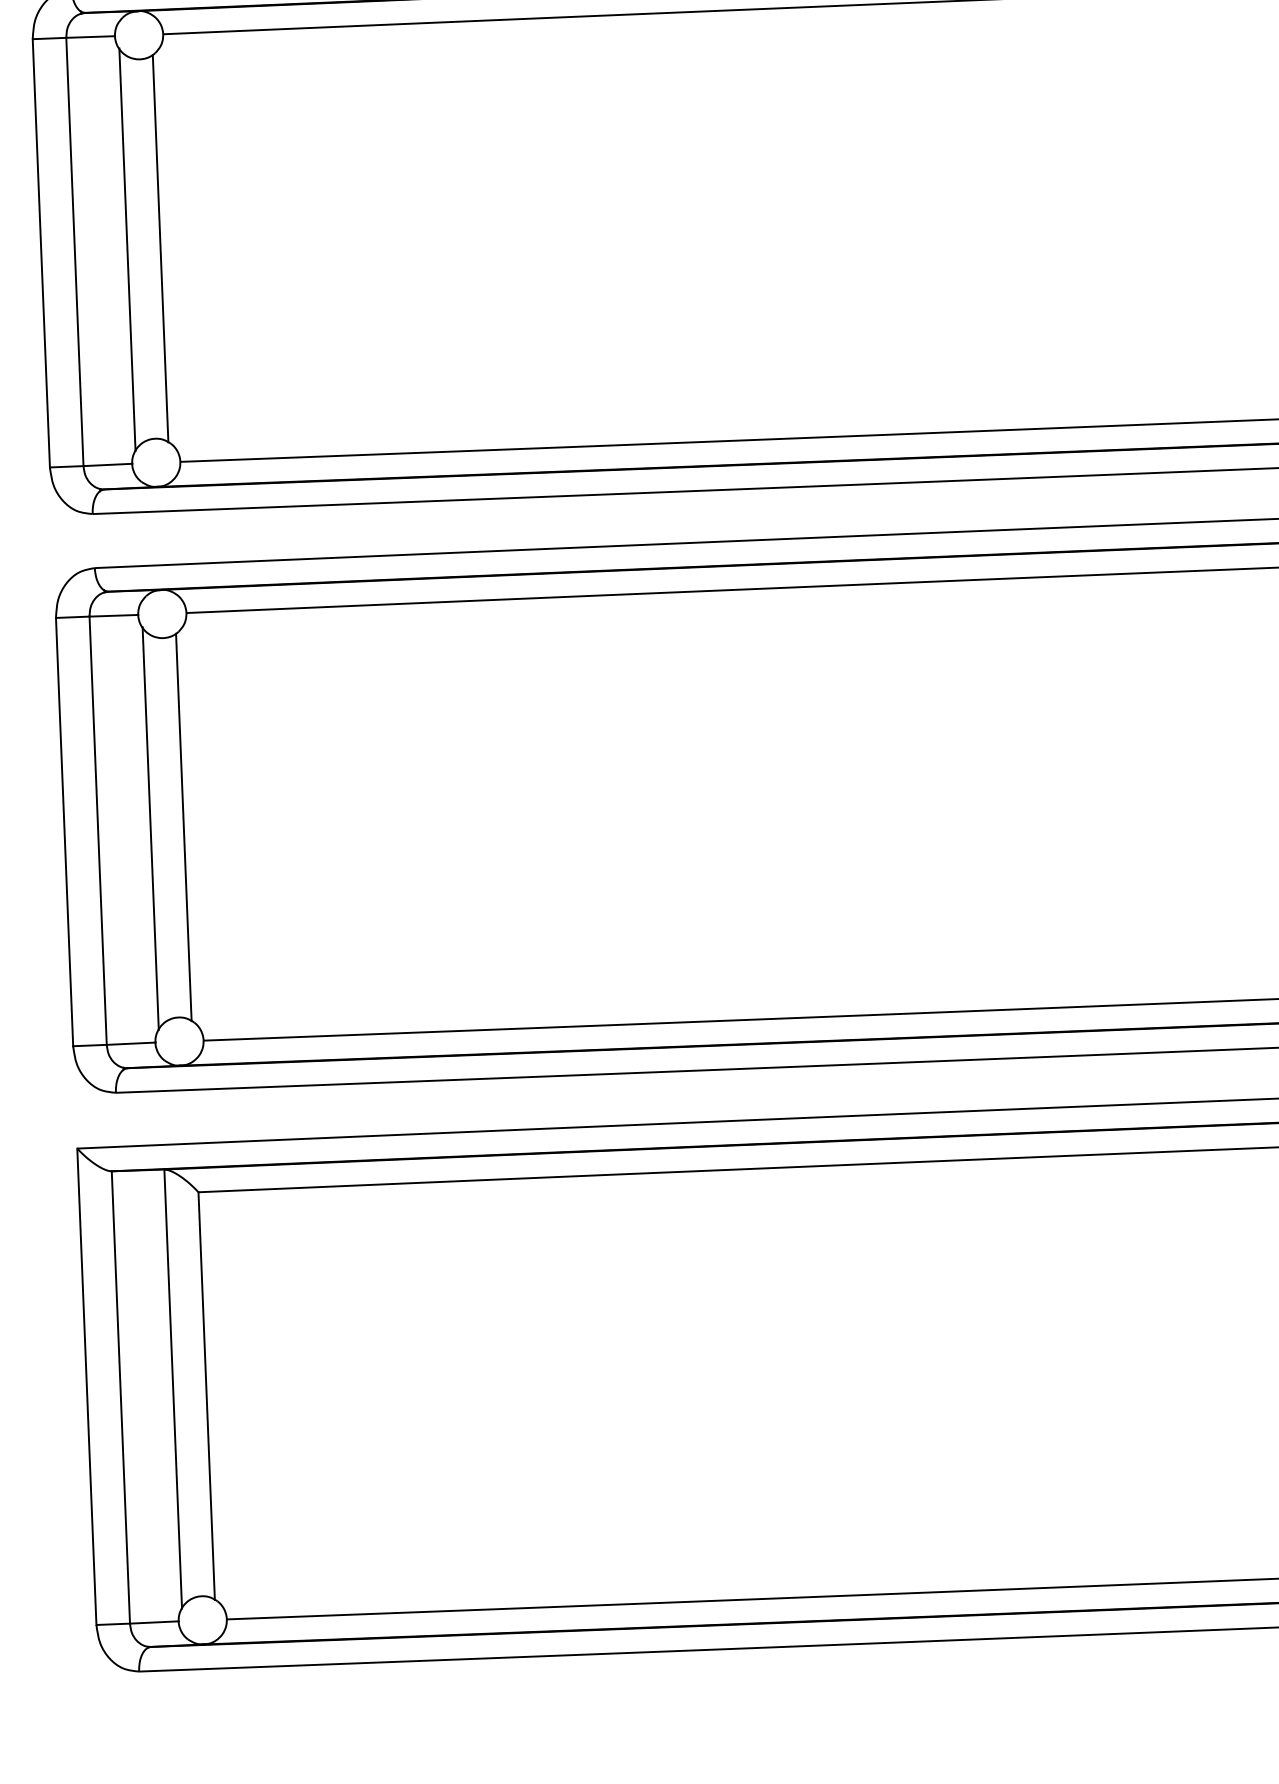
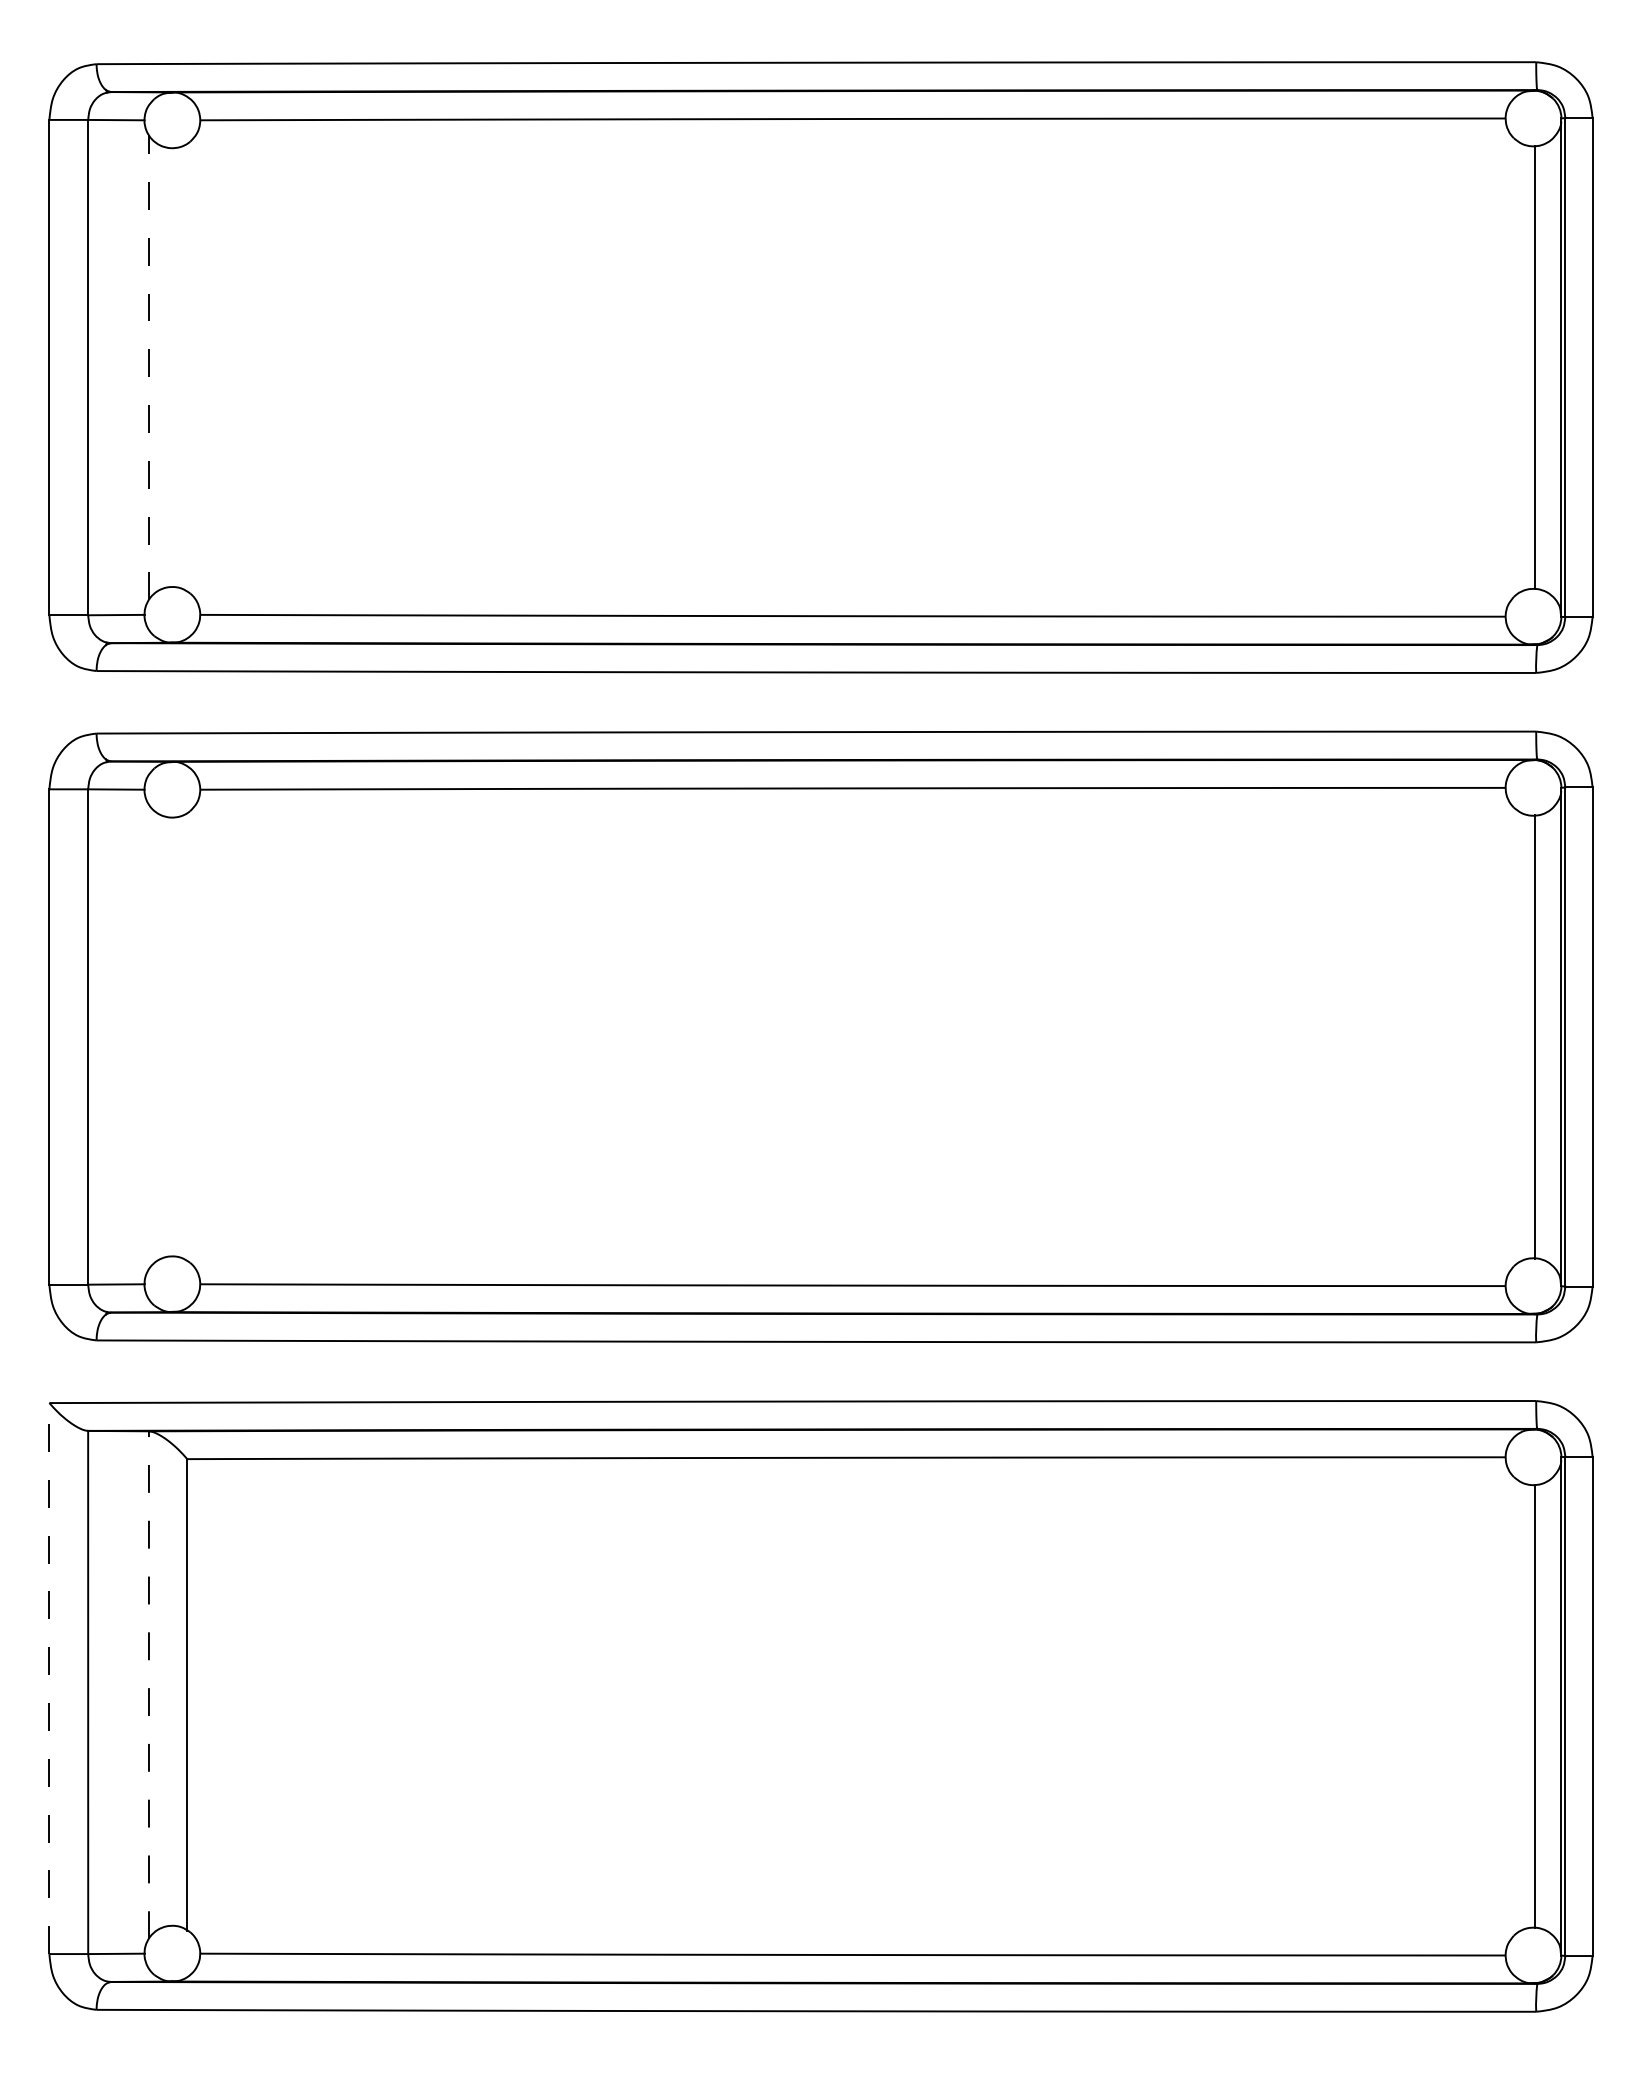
line: (160, 248) -> (187, 367), removed
line: (127, 249) -> (148, 367), solid -> dashed
line: (184, 827) -> (187, 1037), removed
line: (150, 828) -> (148, 1036), removed
line: (86, 1386) -> (49, 1678), solid -> dashed
line: (172, 1389) -> (148, 1685), solid -> dashed

